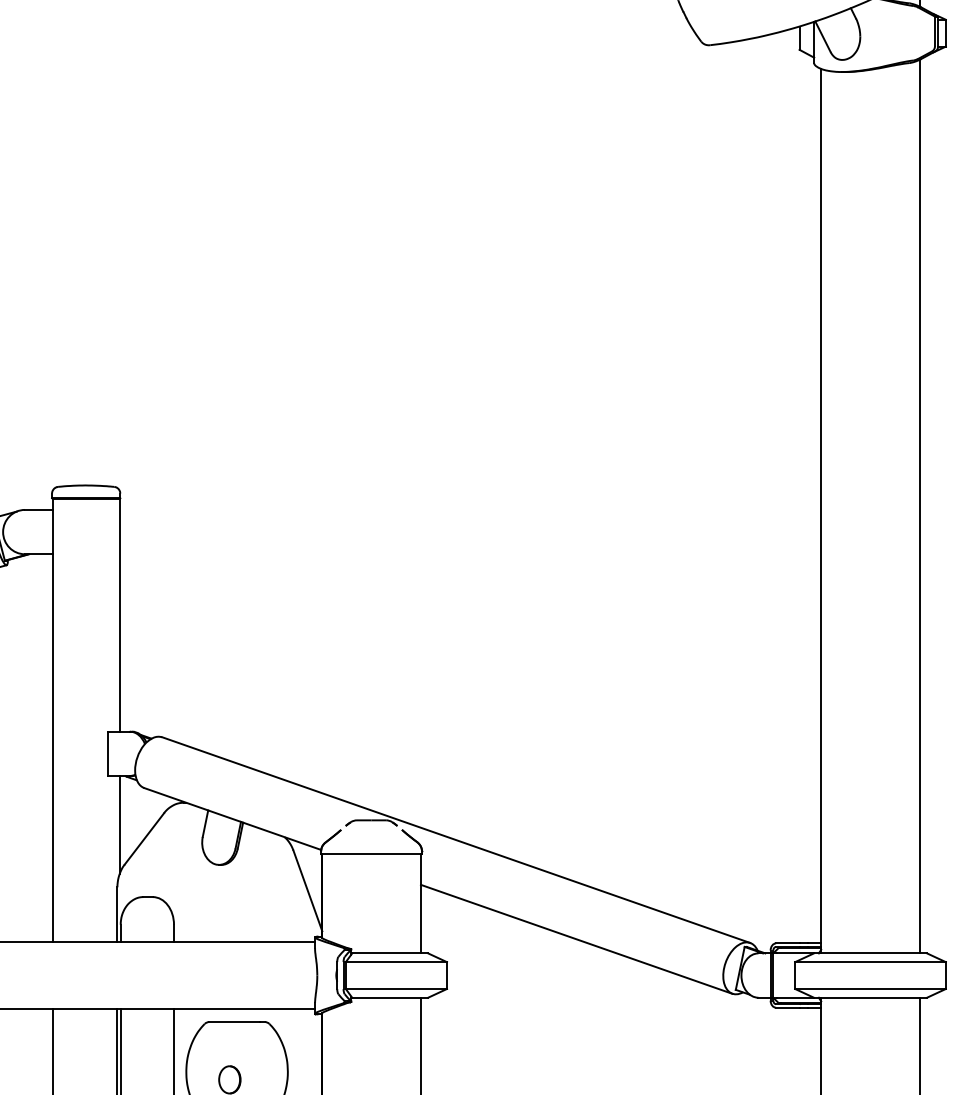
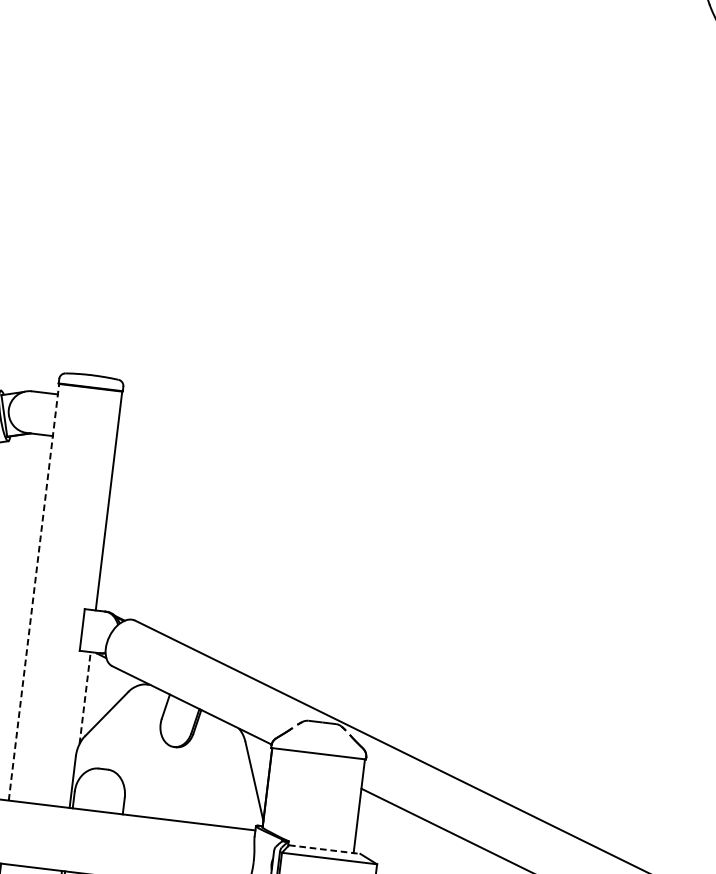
line: (52, 720) -> (33, 592), solid -> dashed
line: (119, 824) -> (84, 697), solid -> dashed
line: (390, 953) -> (324, 849), solid -> dashed

